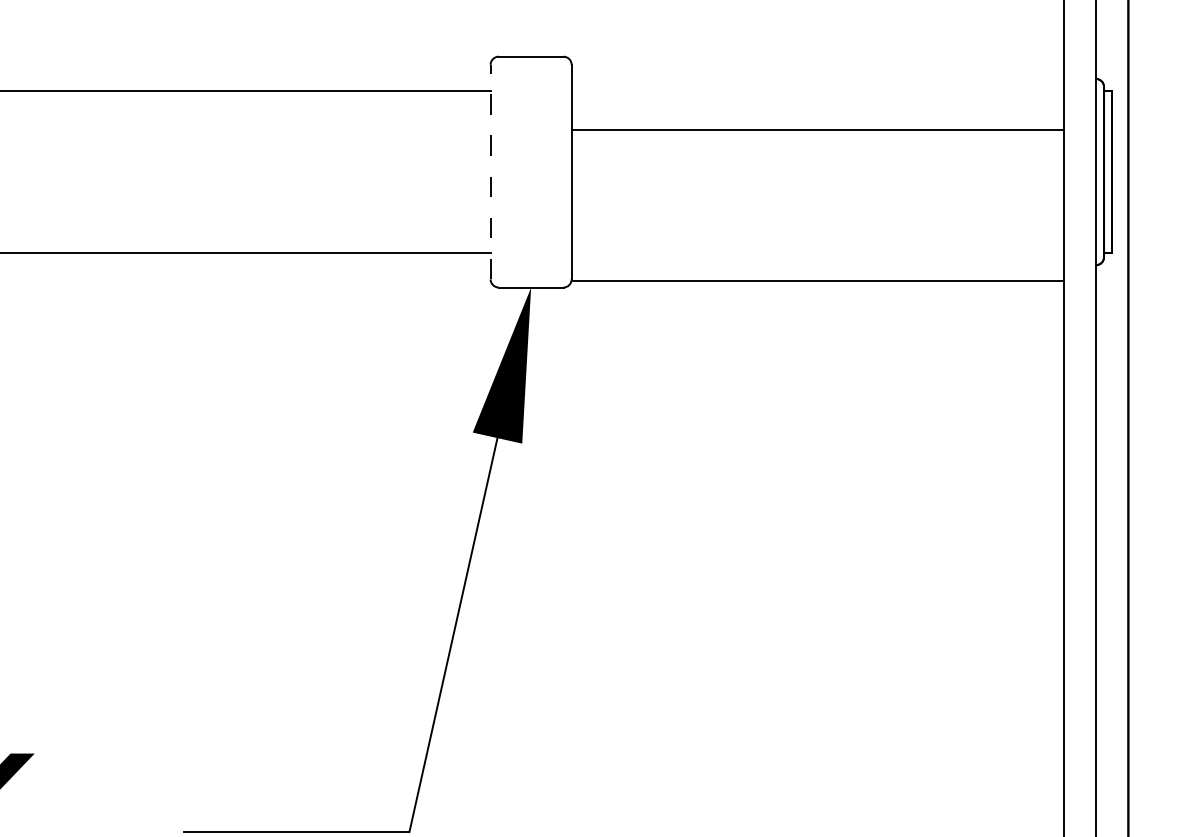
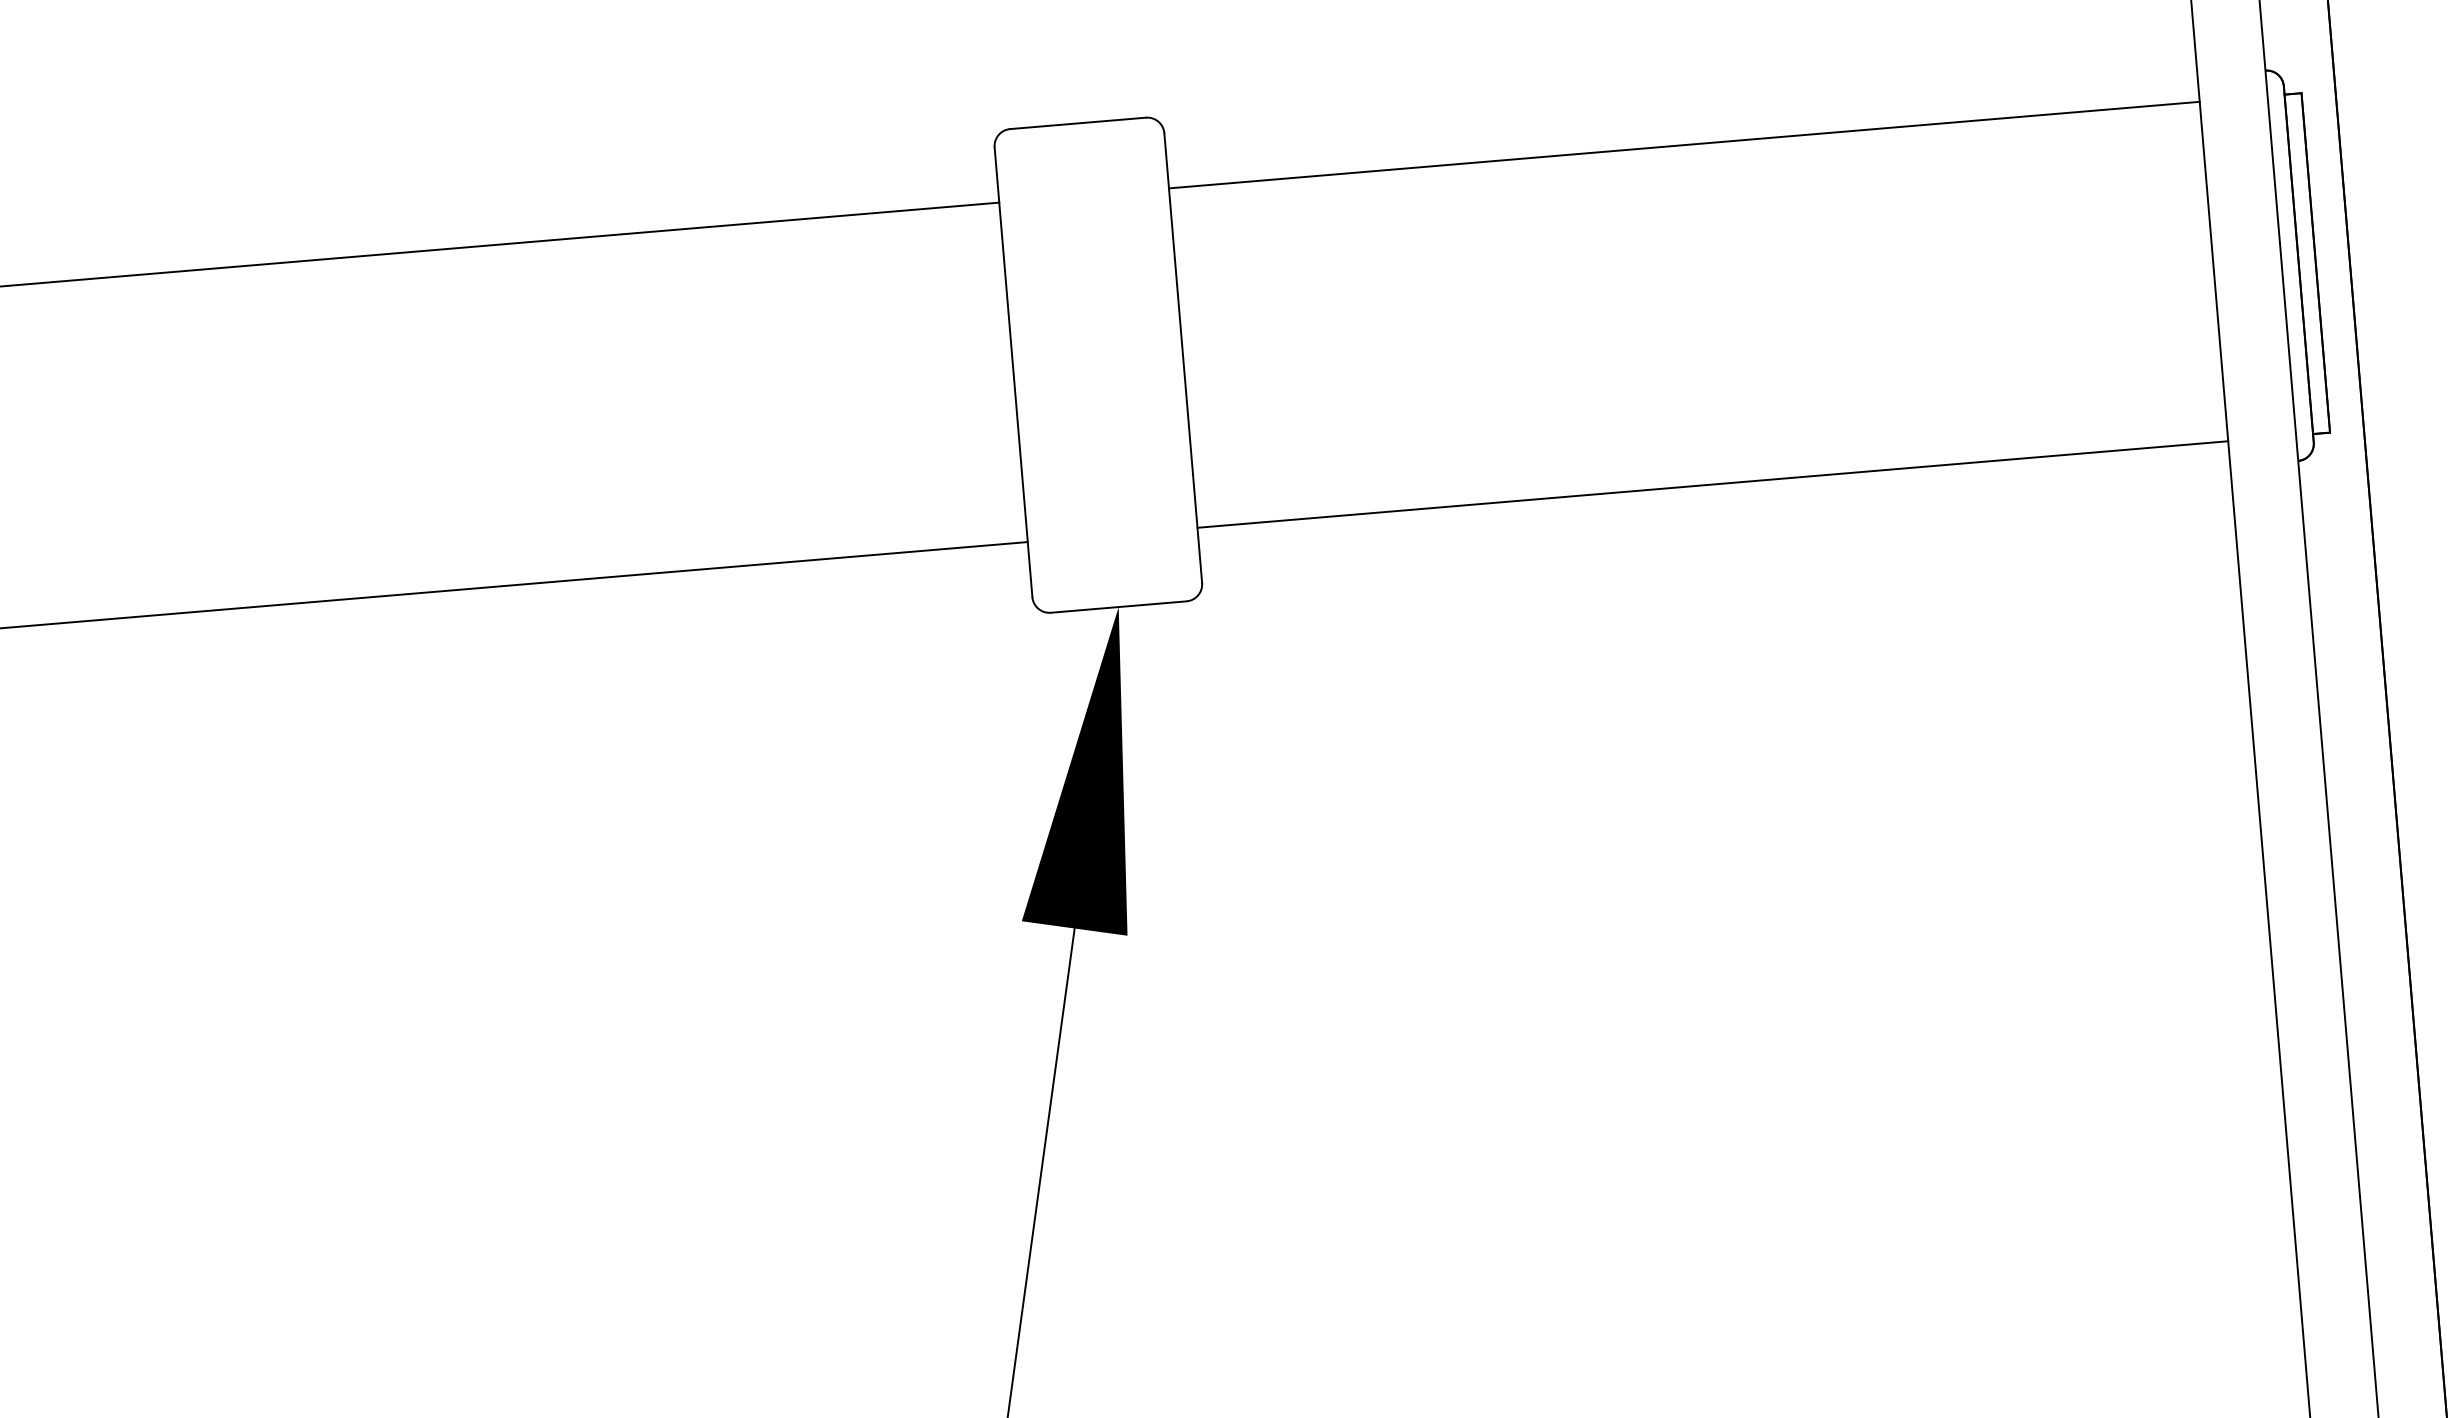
line: (817, 130) -> (1684, 145), moved
line: (490, 171) -> (1013, 371), dashed -> solid
line: (817, 281) -> (1712, 485), moved

